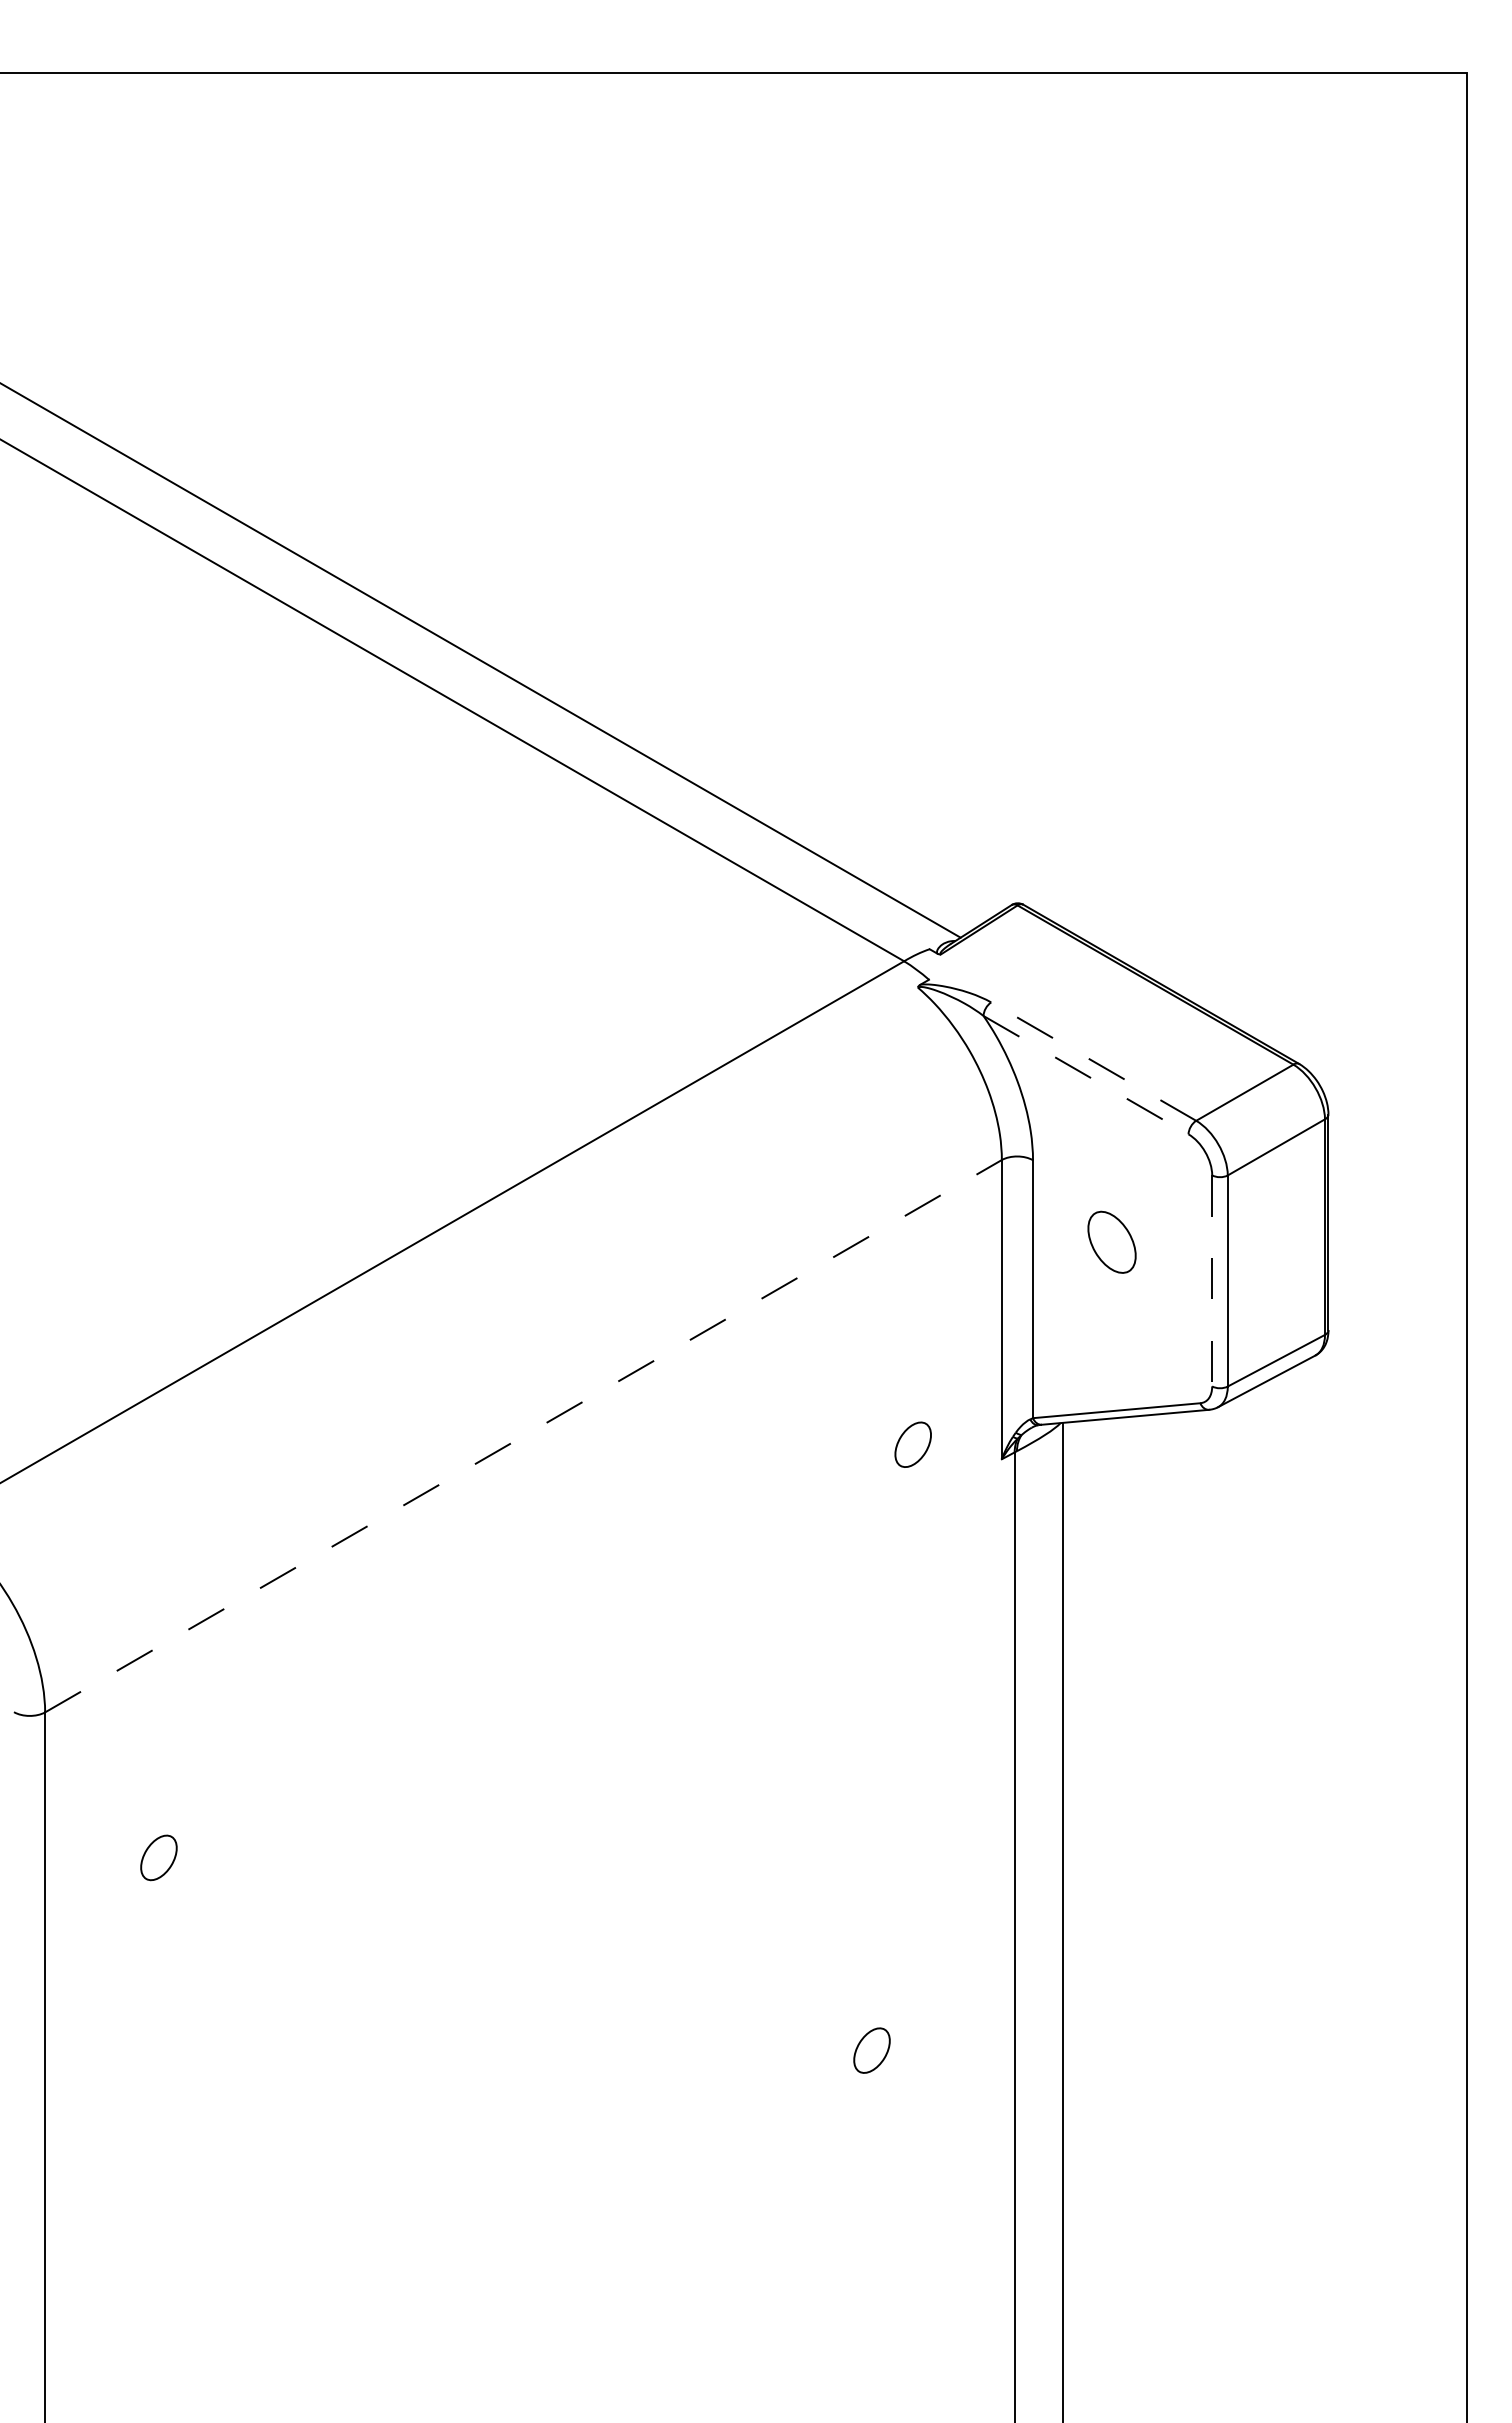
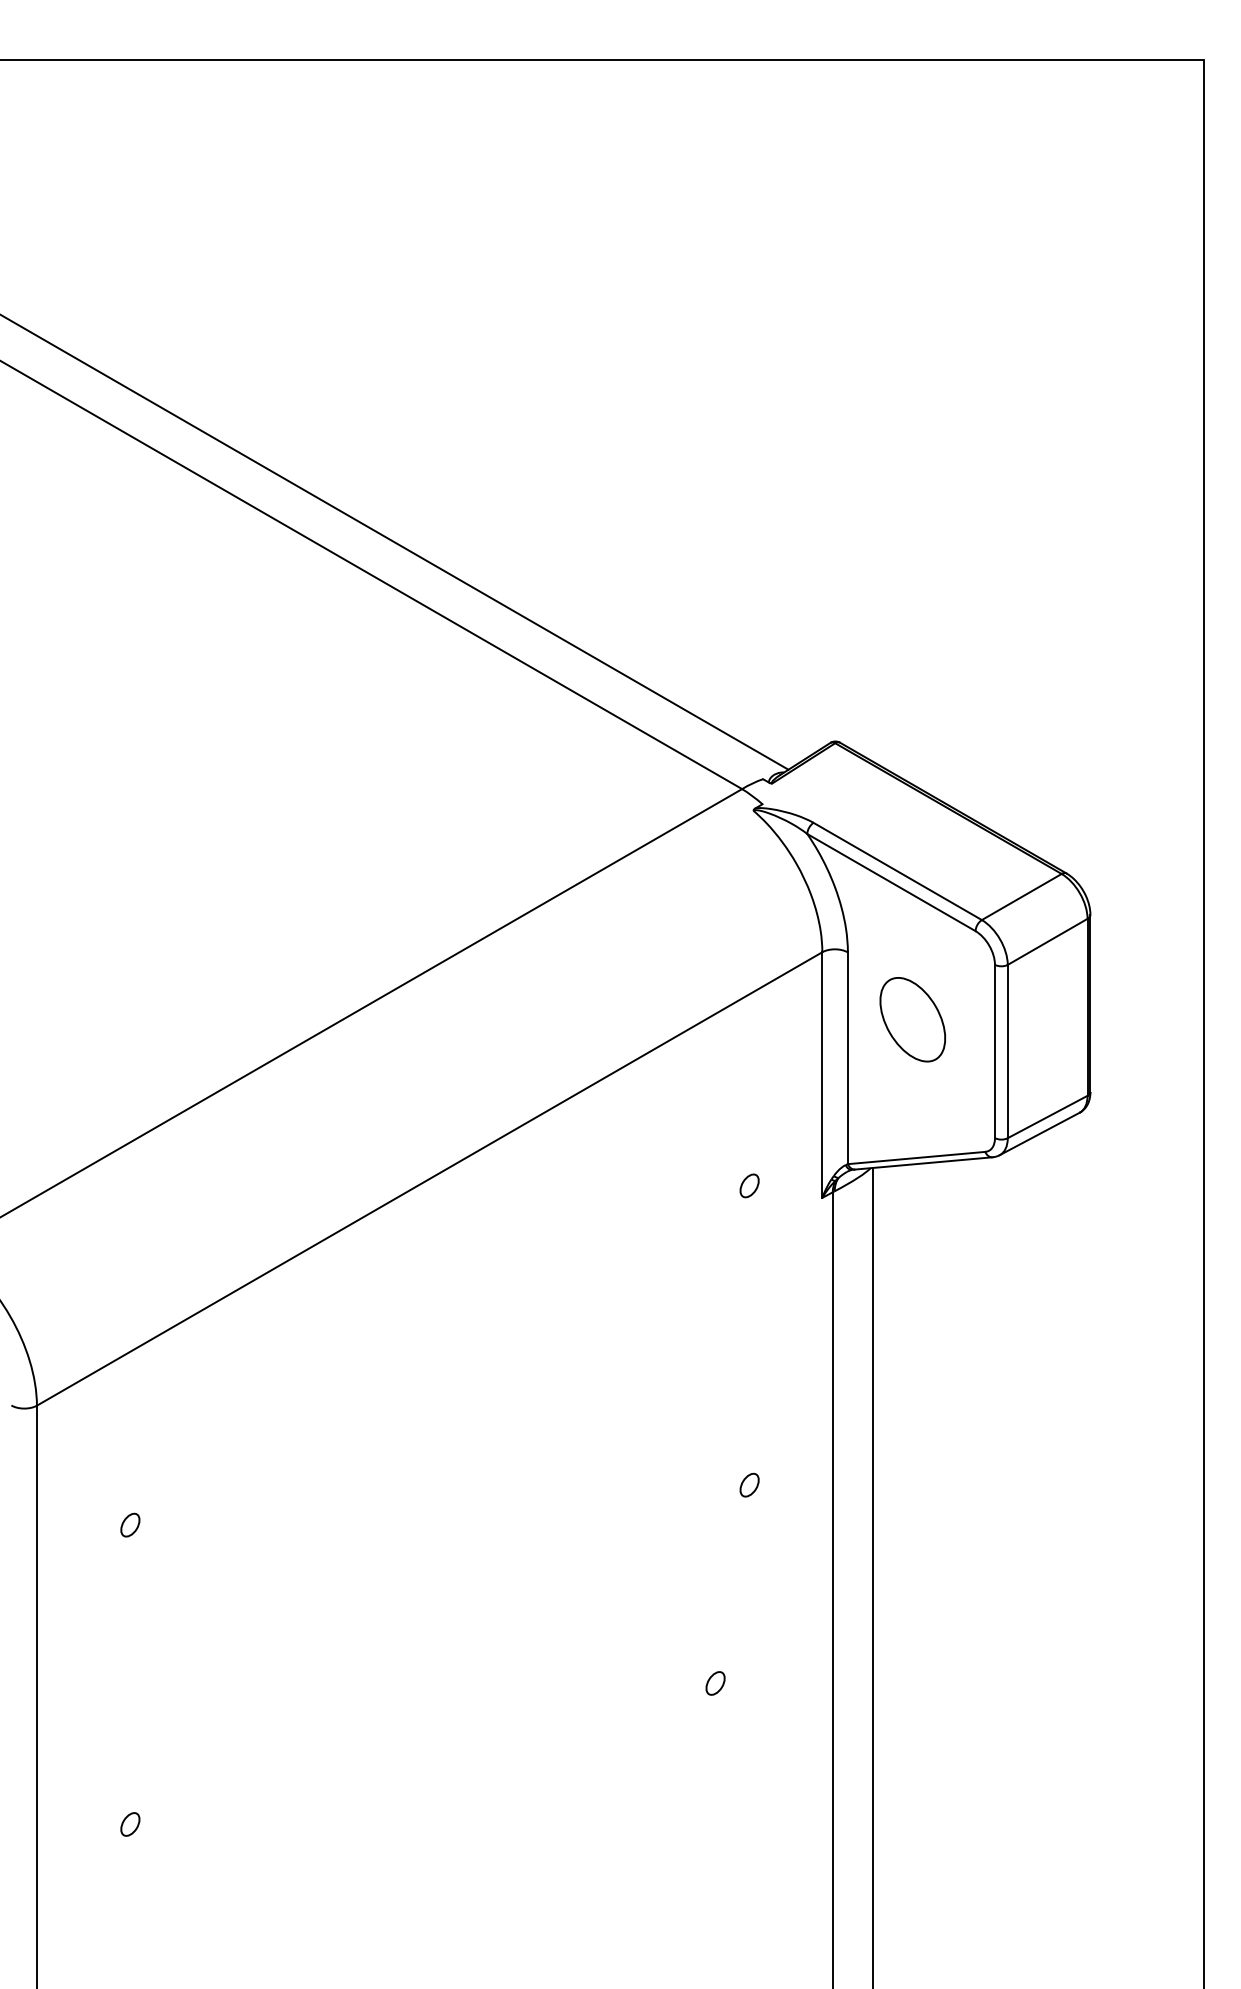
line: (1093, 1061) -> (897, 871), dashed -> solid
line: (1086, 1075) -> (891, 882), dashed -> solid
part: (1111, 1242) -> (912, 1019), size x1.67
line: (1212, 1280) -> (995, 1051), dashed -> solid
line: (523, 1435) -> (429, 1178), dashed -> solid
part: (913, 1444) -> (749, 1185), size x0.62
part: (913, 1809) -> (749, 1485), added
part: (158, 1857) -> (130, 1524), size x0.62
part: (871, 2050) -> (715, 1683), size x0.62
part: (158, 2222) -> (130, 1824), added

